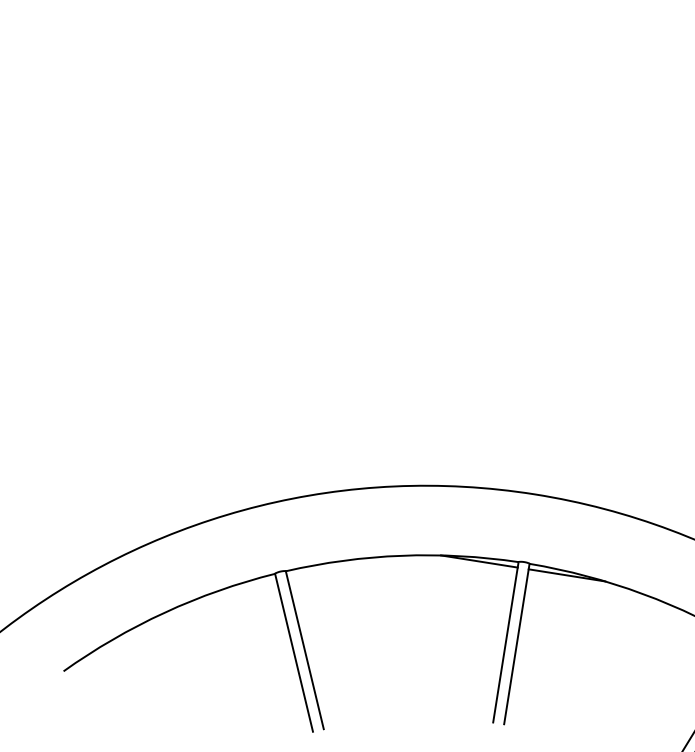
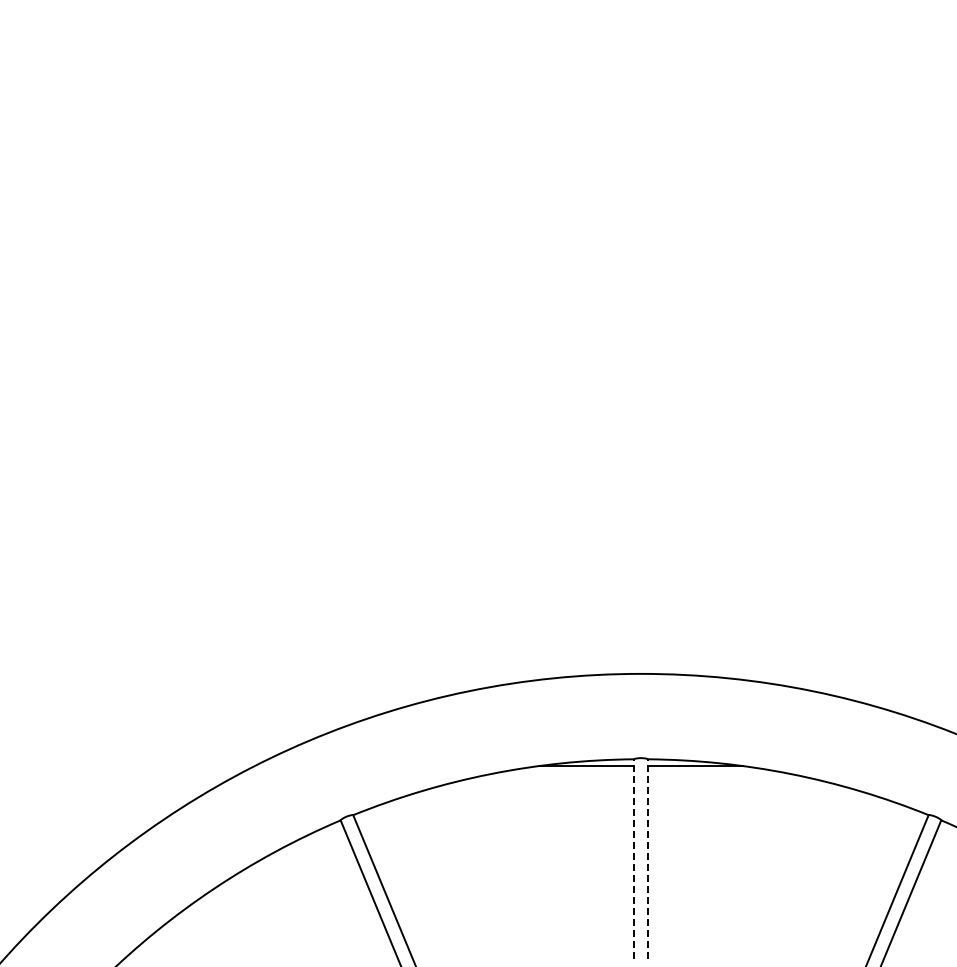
line: (506, 642) -> (634, 859), solid -> dashed
line: (516, 644) -> (647, 859), solid -> dashed

